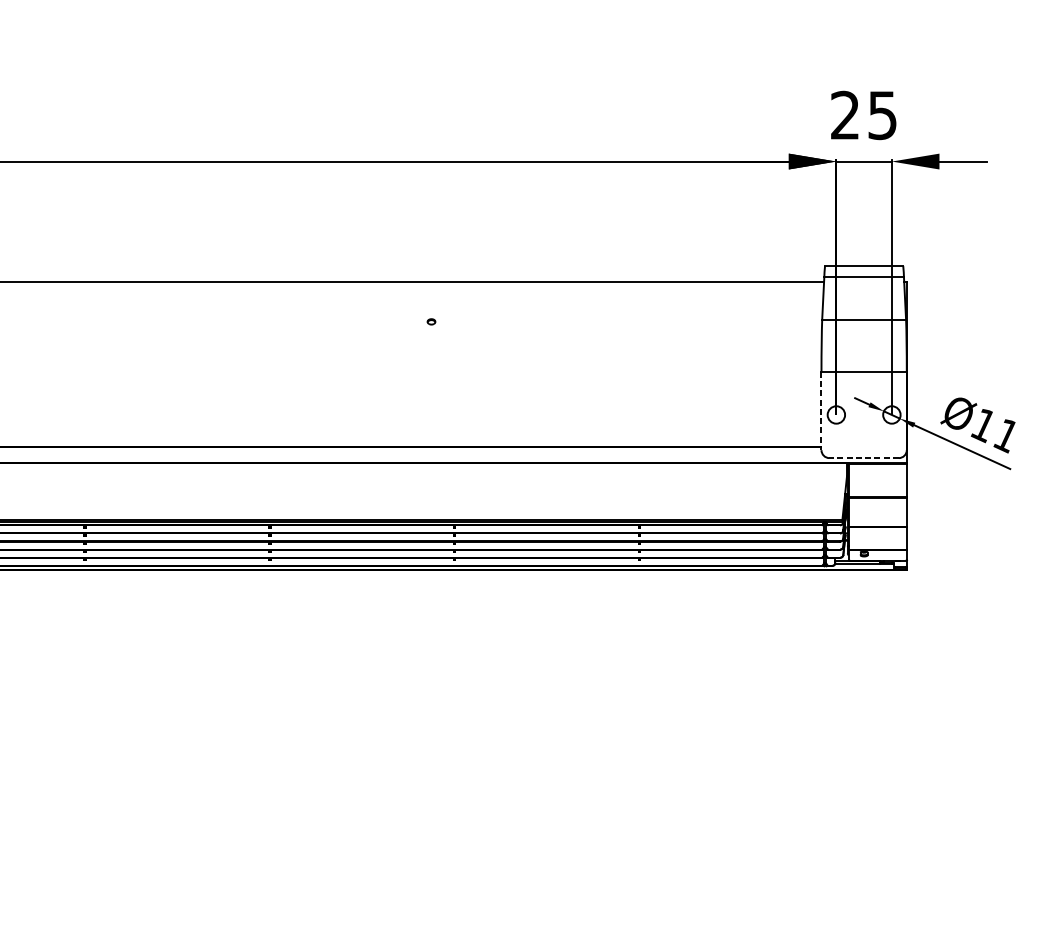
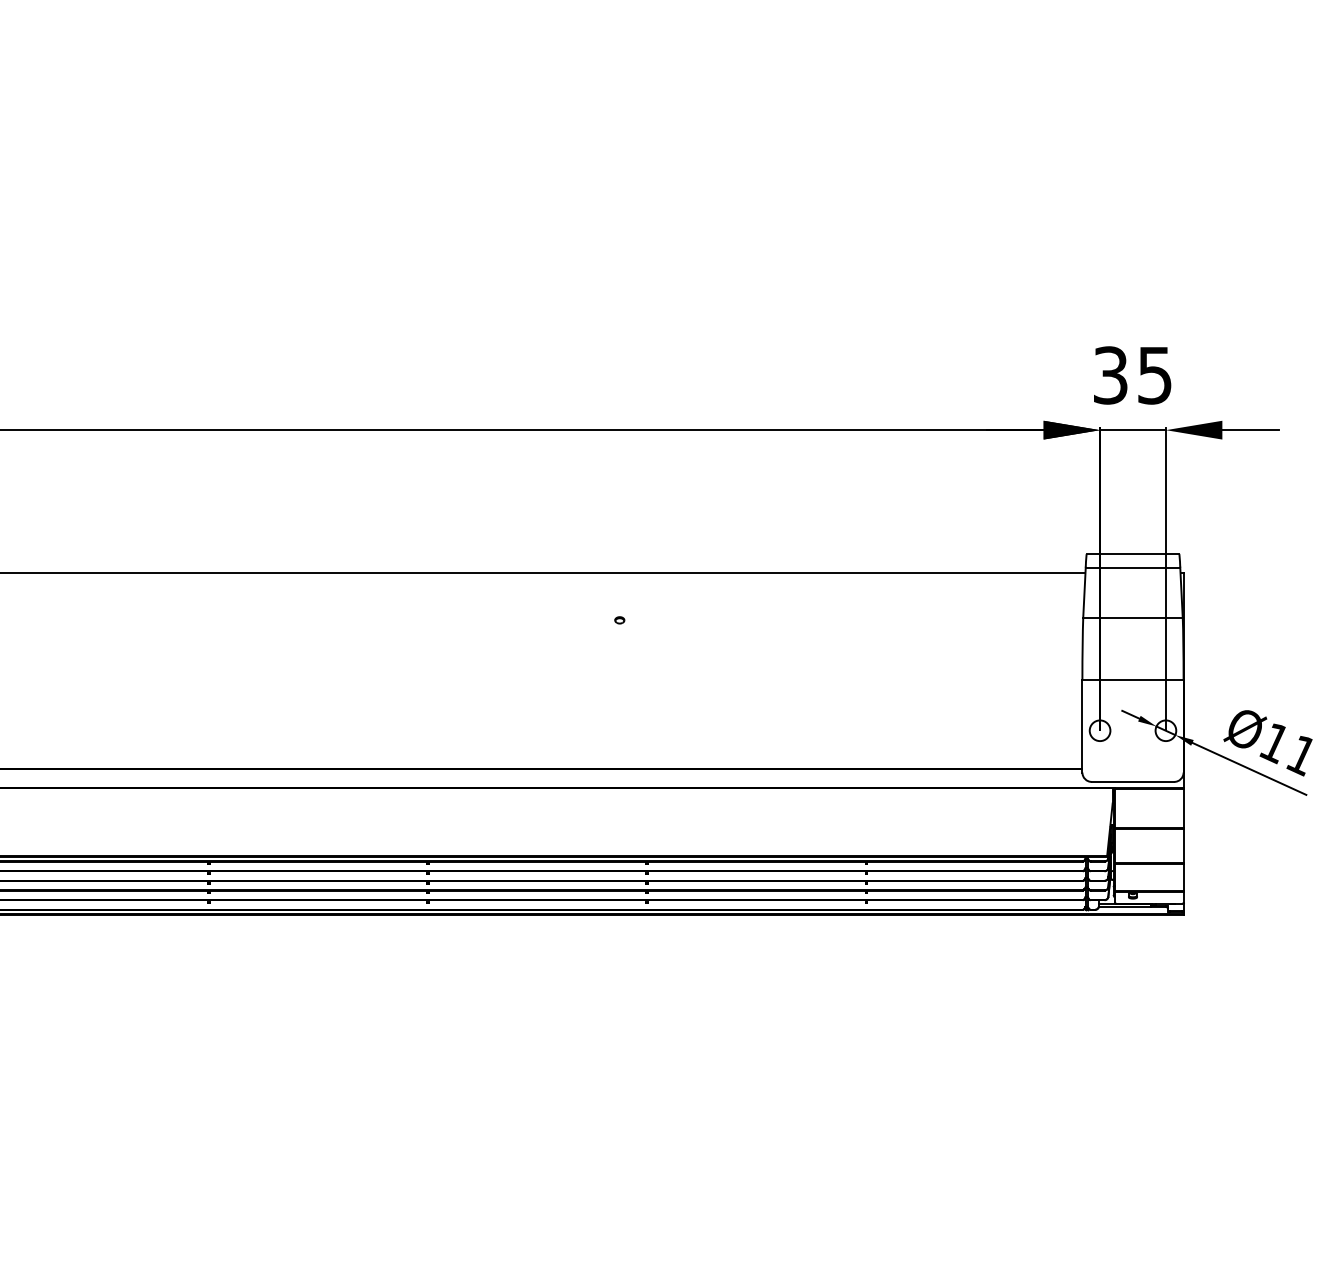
text: (845, 115) -> (1110, 375), 25 -> 35
line: (821, 411) -> (1082, 726), dashed -> solid
line: (863, 457) -> (1132, 781), dashed -> solid

